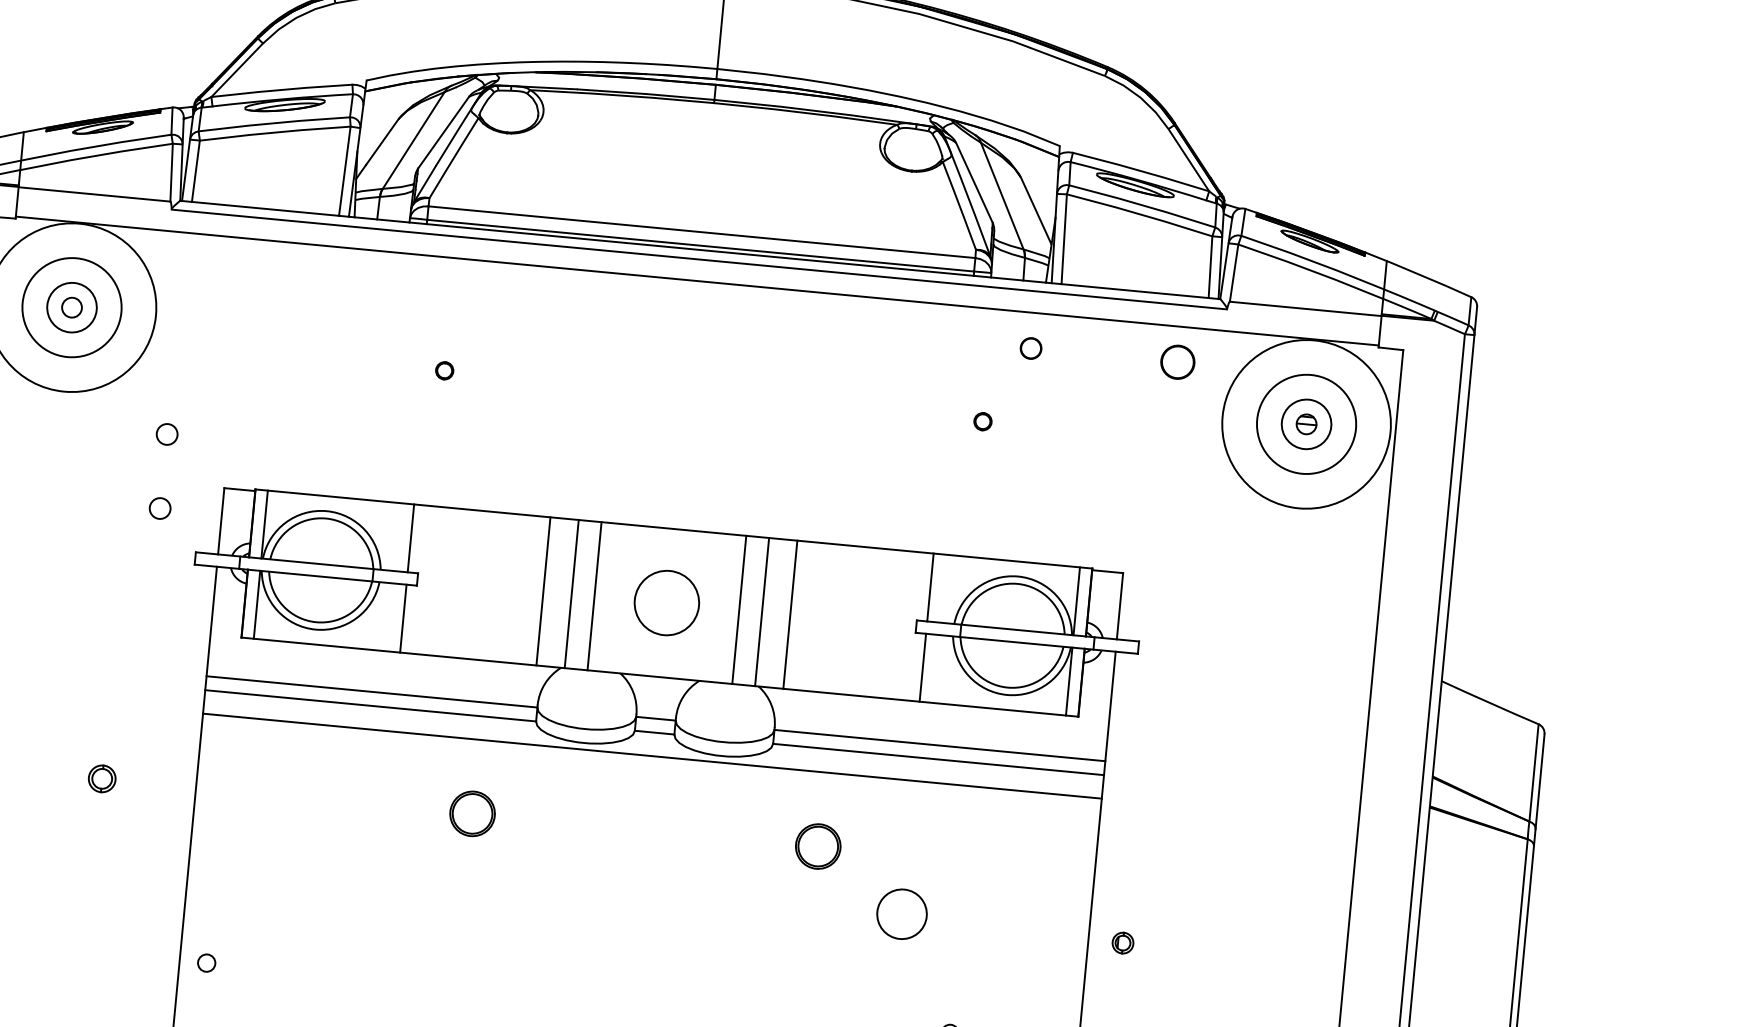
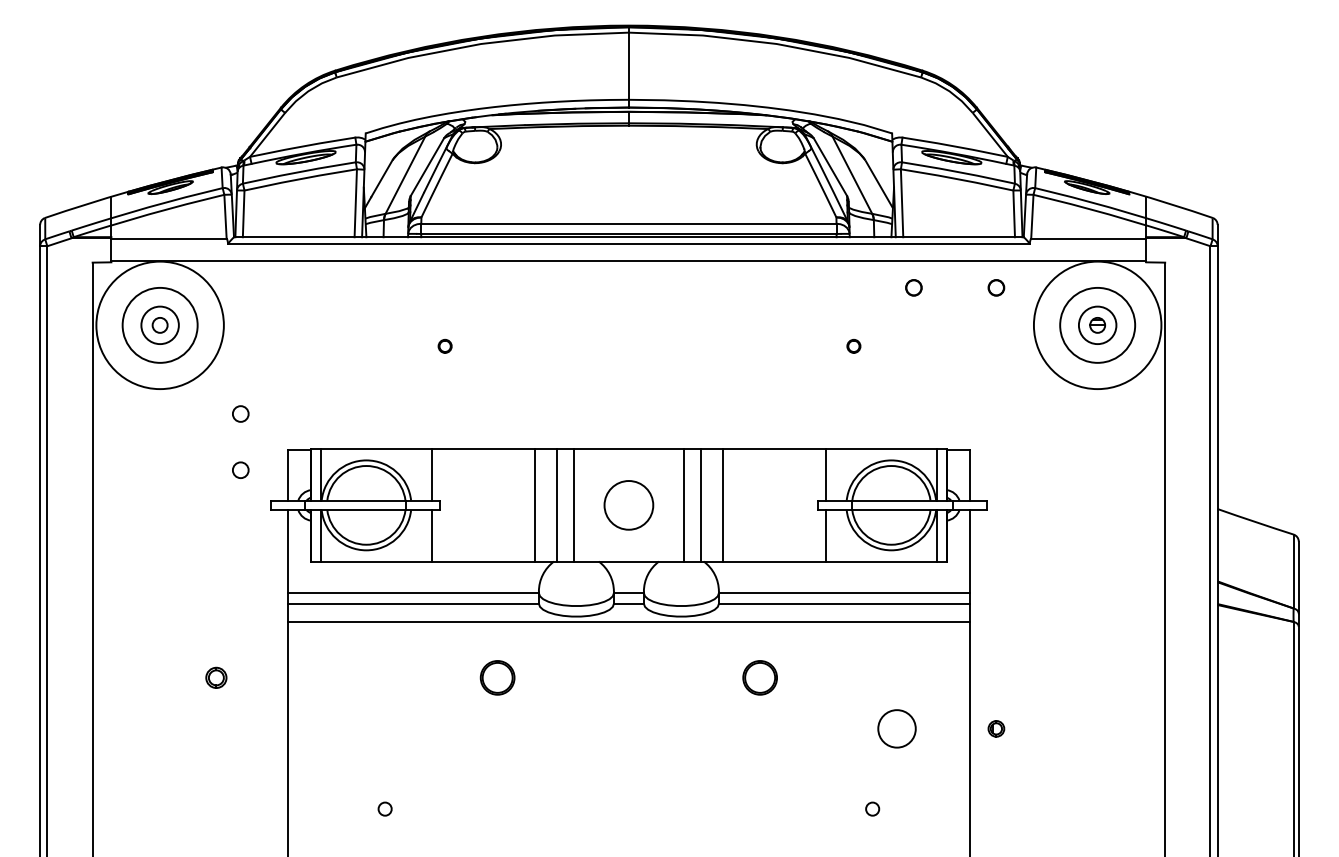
circle: (1030, 347) -> (913, 287), moved
part: (1178, 361) -> (996, 287), size x0.62
circle: (901, 913) -> (896, 728), moved
circle: (205, 962) -> (384, 808), moved

